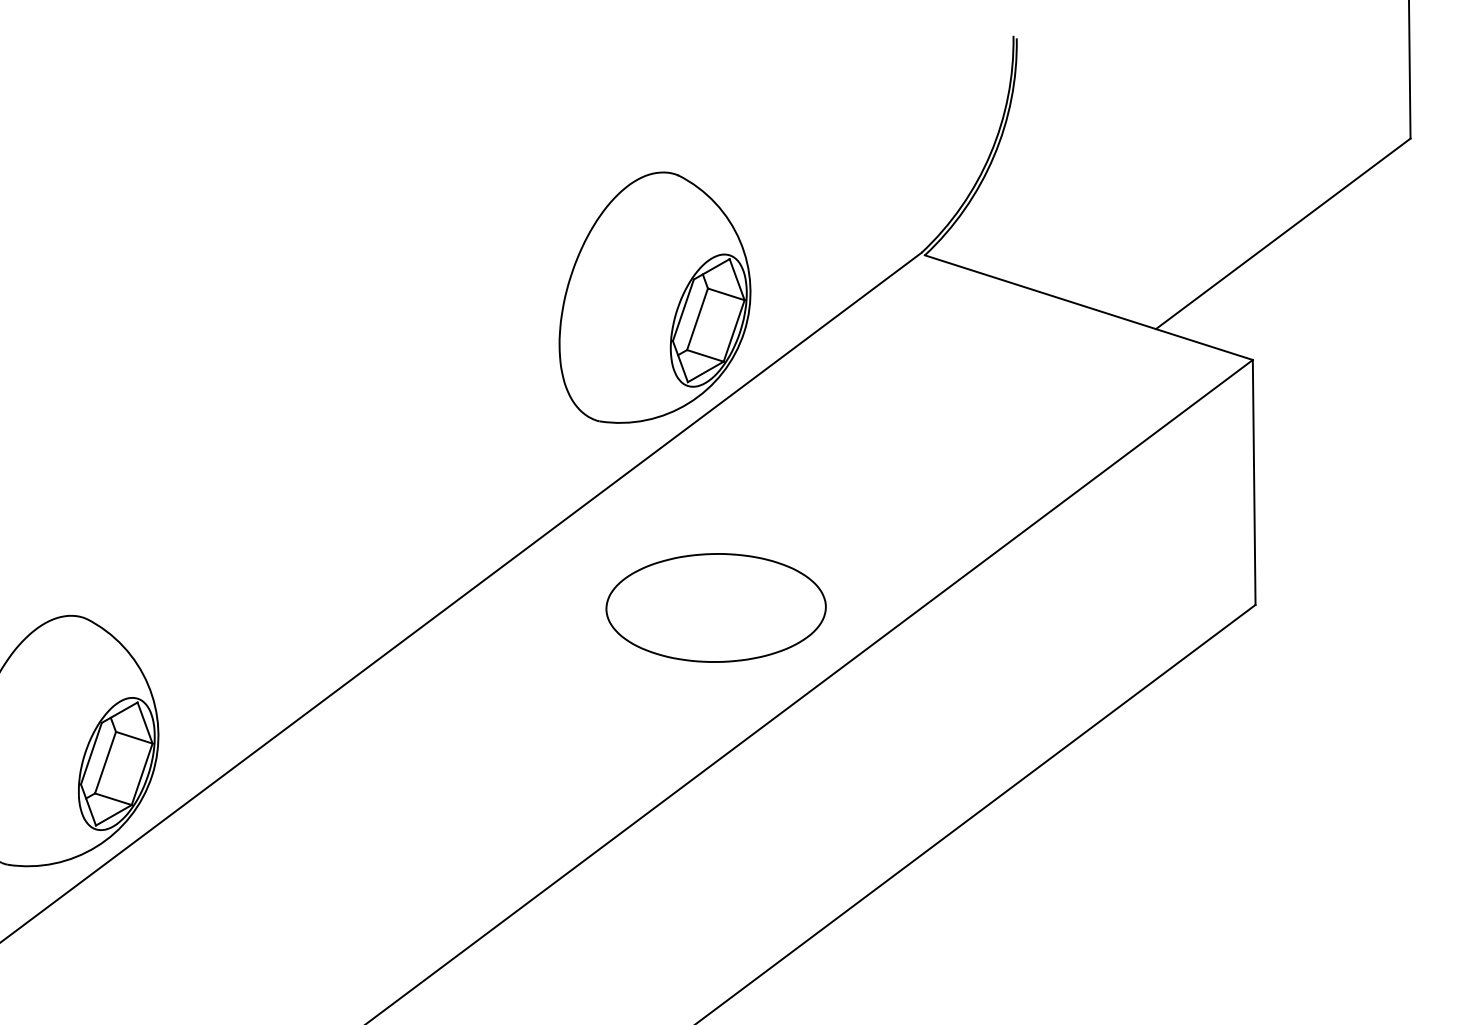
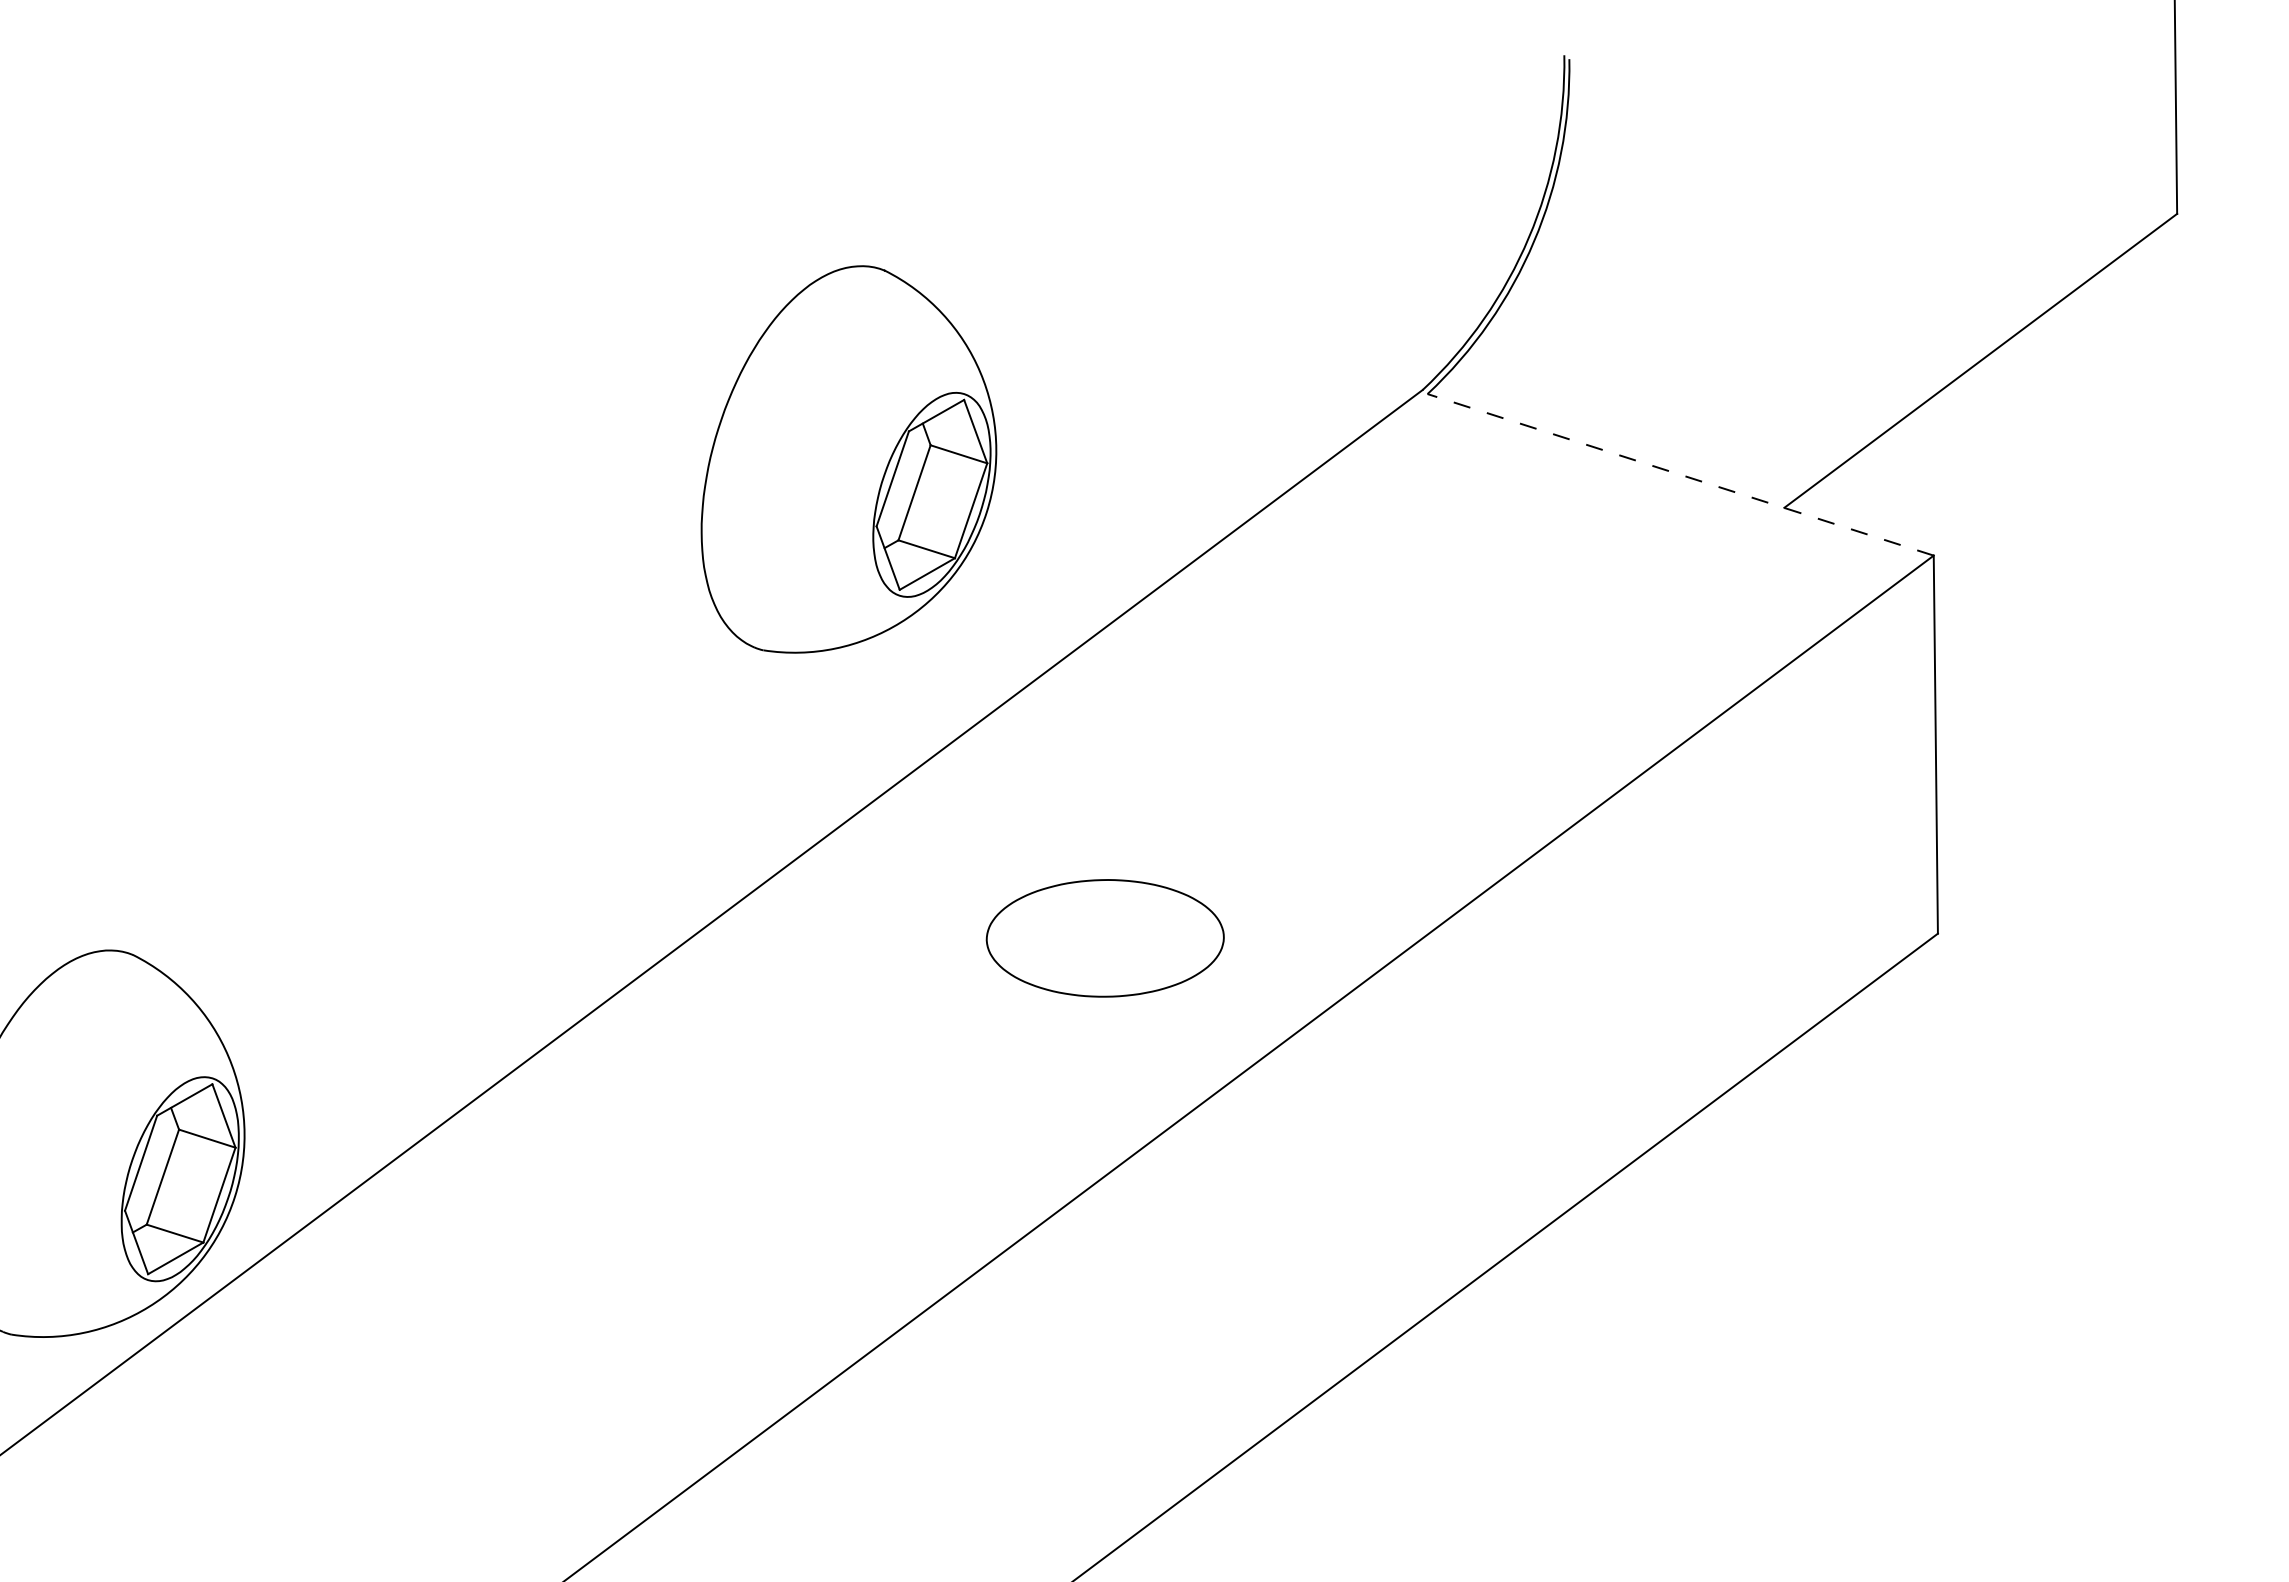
part: (654, 297) -> (848, 459), moved
line: (1088, 307) -> (1680, 474), solid -> dashed
part: (715, 607) -> (1104, 937), size x0.7

